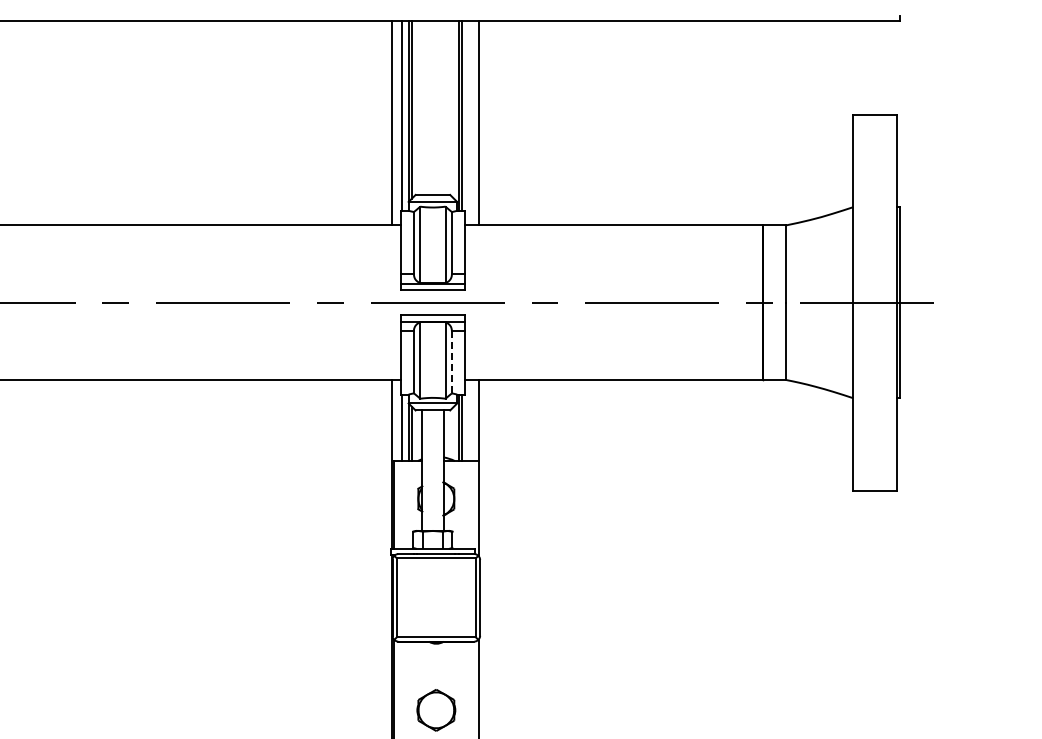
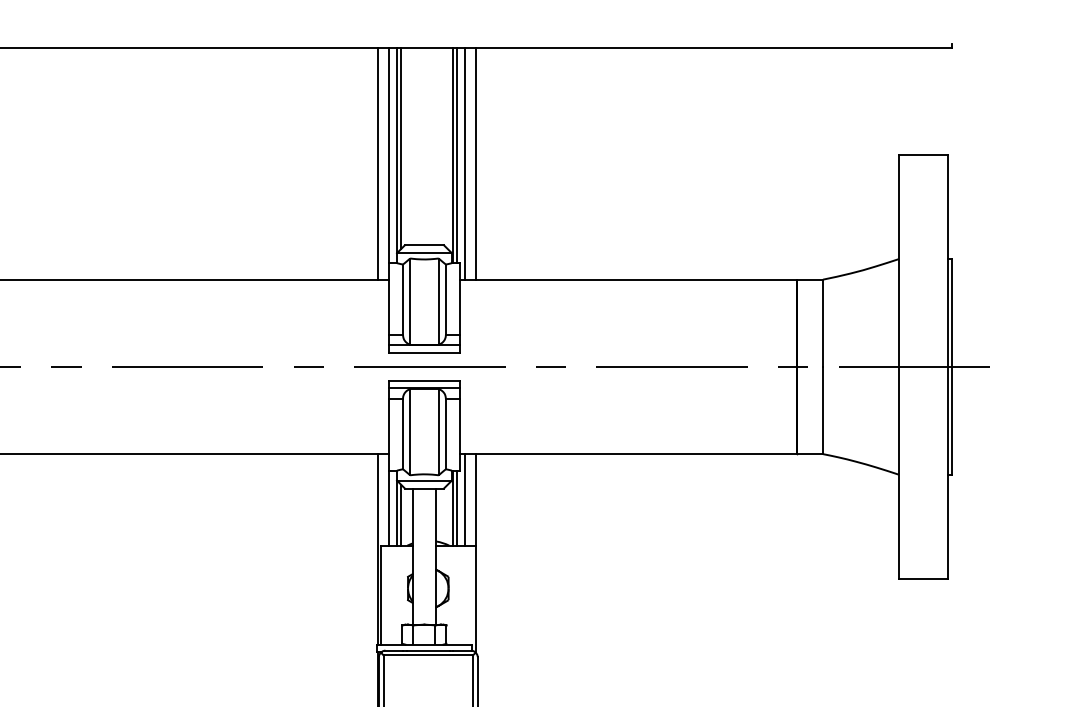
line: (469, 122) -> (465, 163), added
line: (451, 362) -> (445, 434), dashed -> solid
line: (469, 420) -> (465, 499), added

